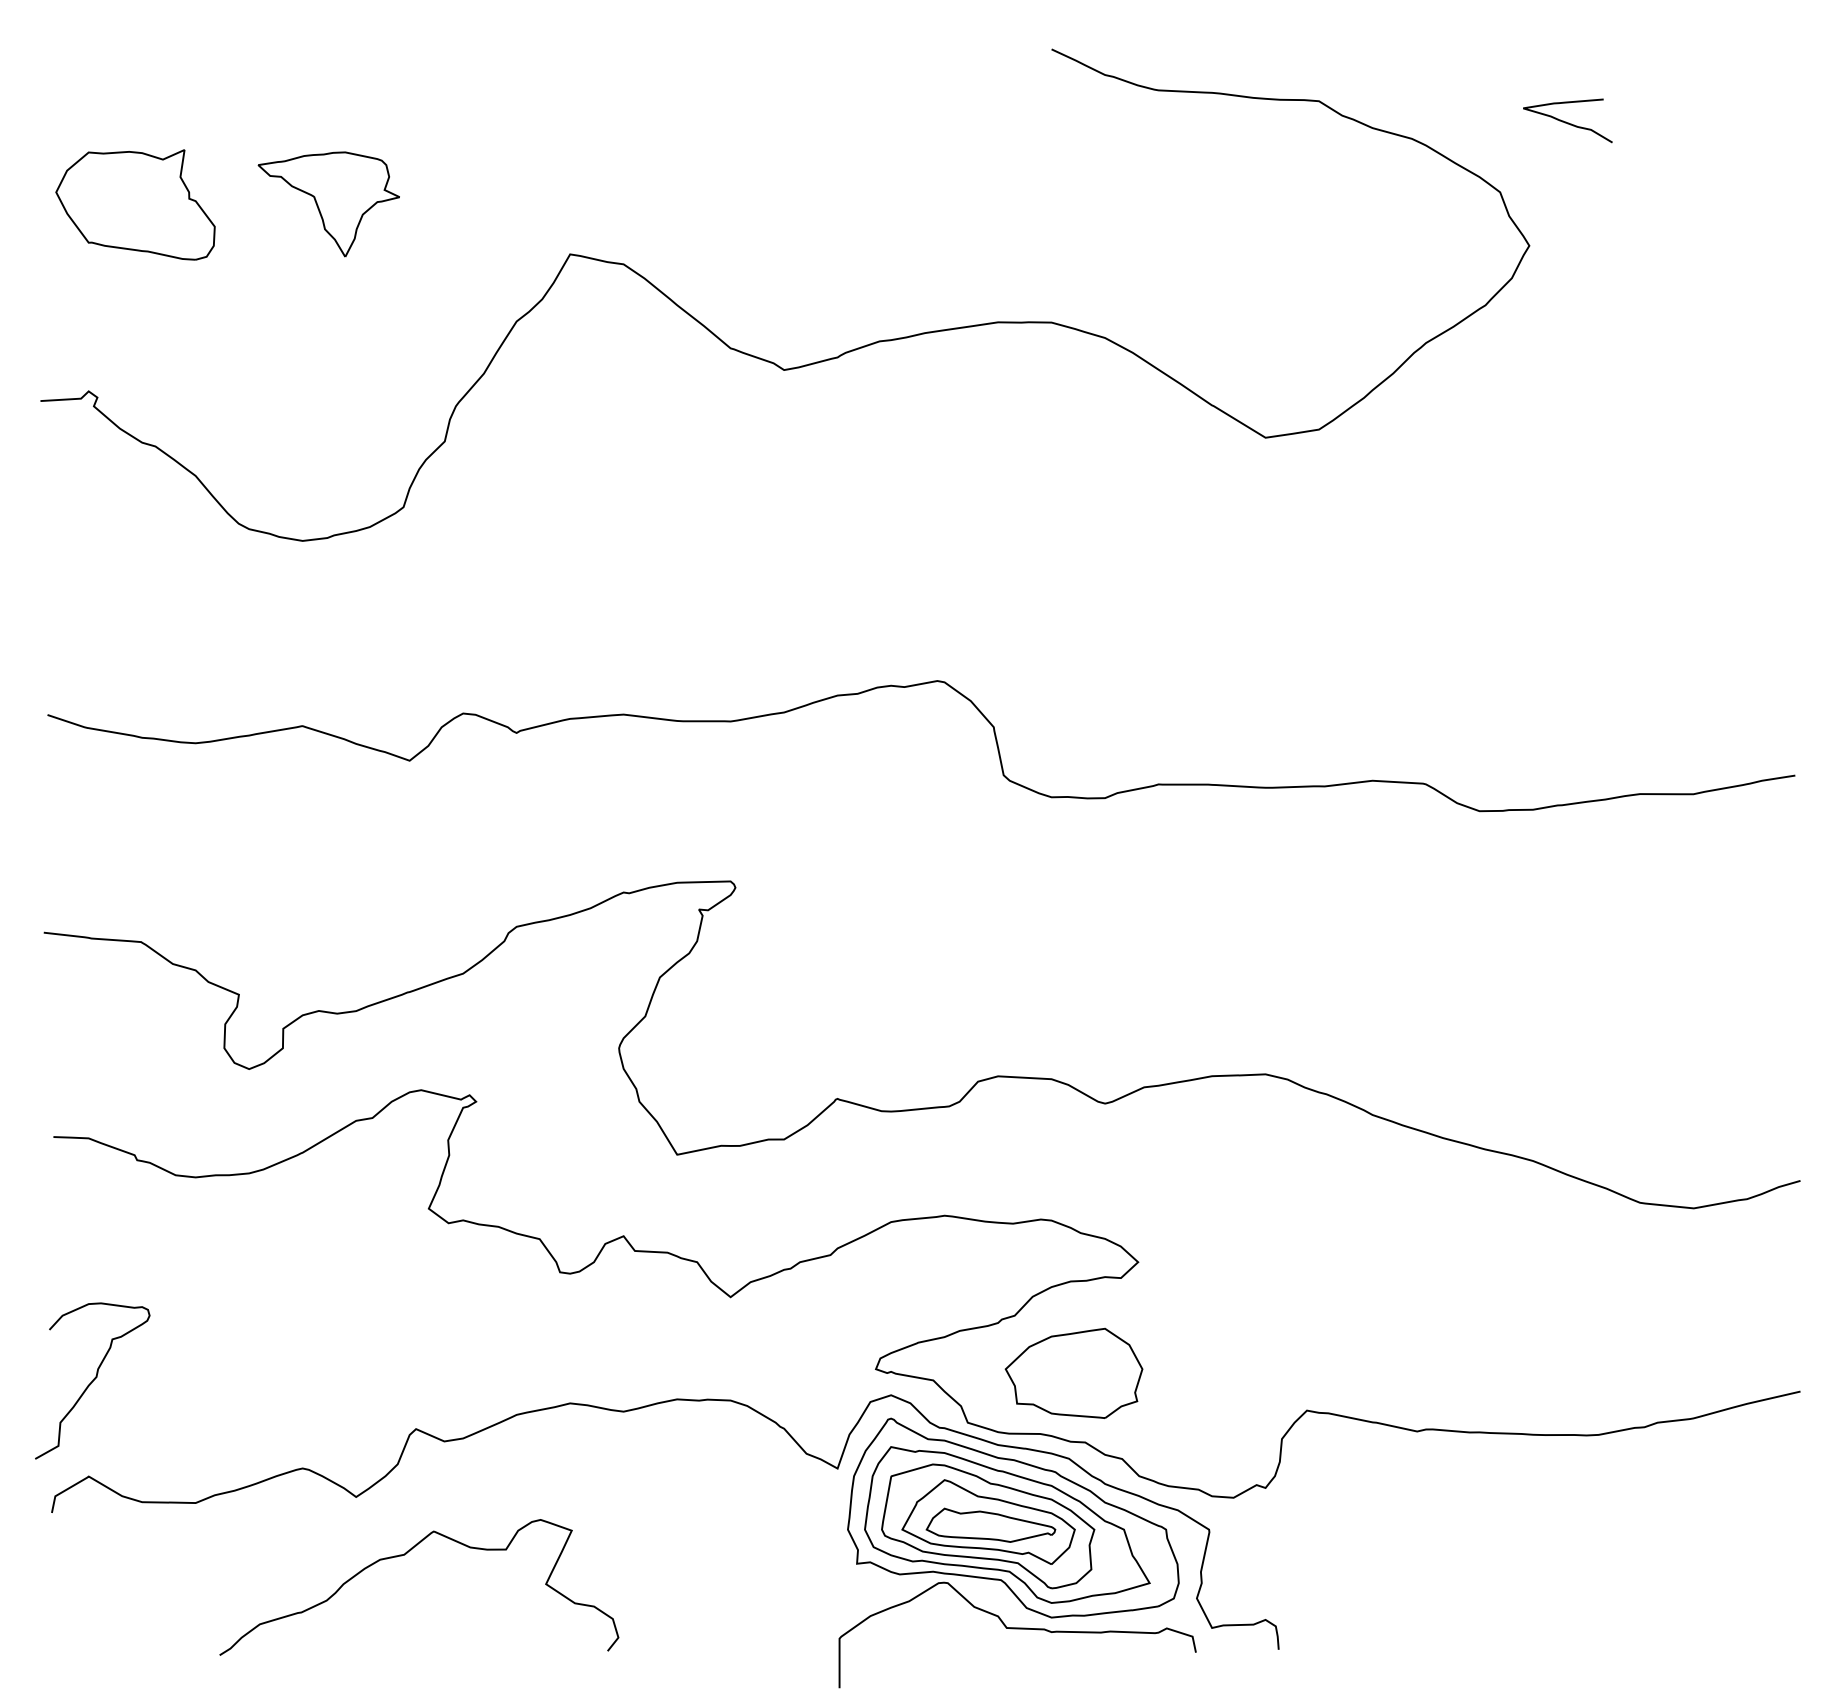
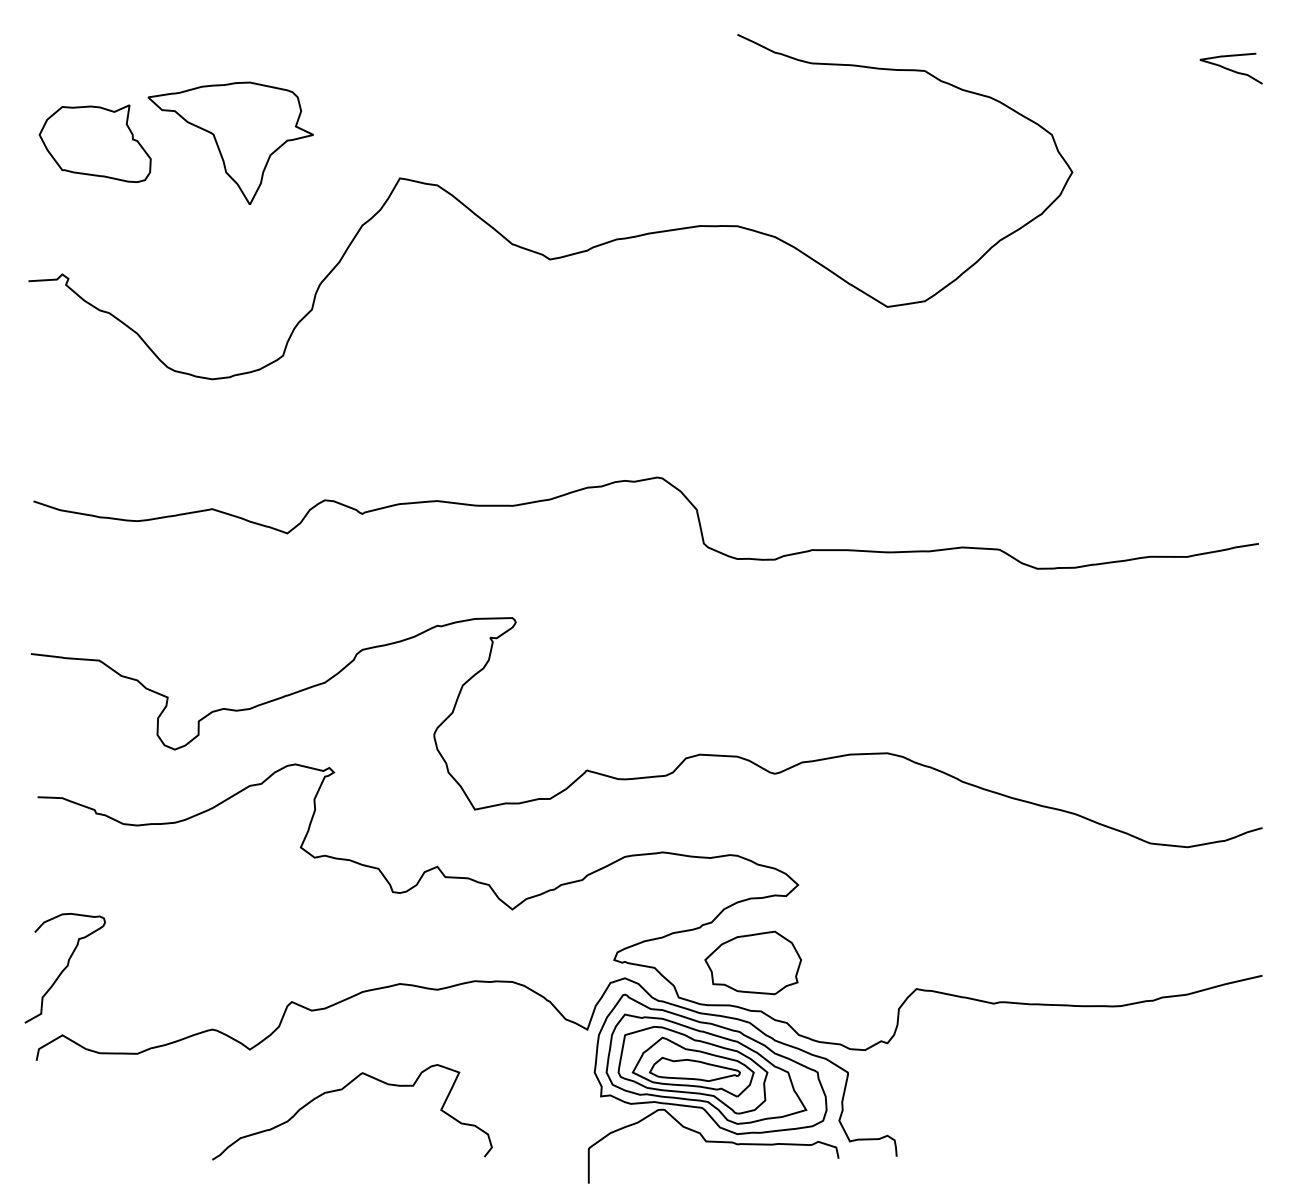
curve: (1566, 121) -> (1230, 69), moved
part: (328, 204) -> (230, 143), size x1.67
curve: (404, 1555) -> (341, 1089), moved

